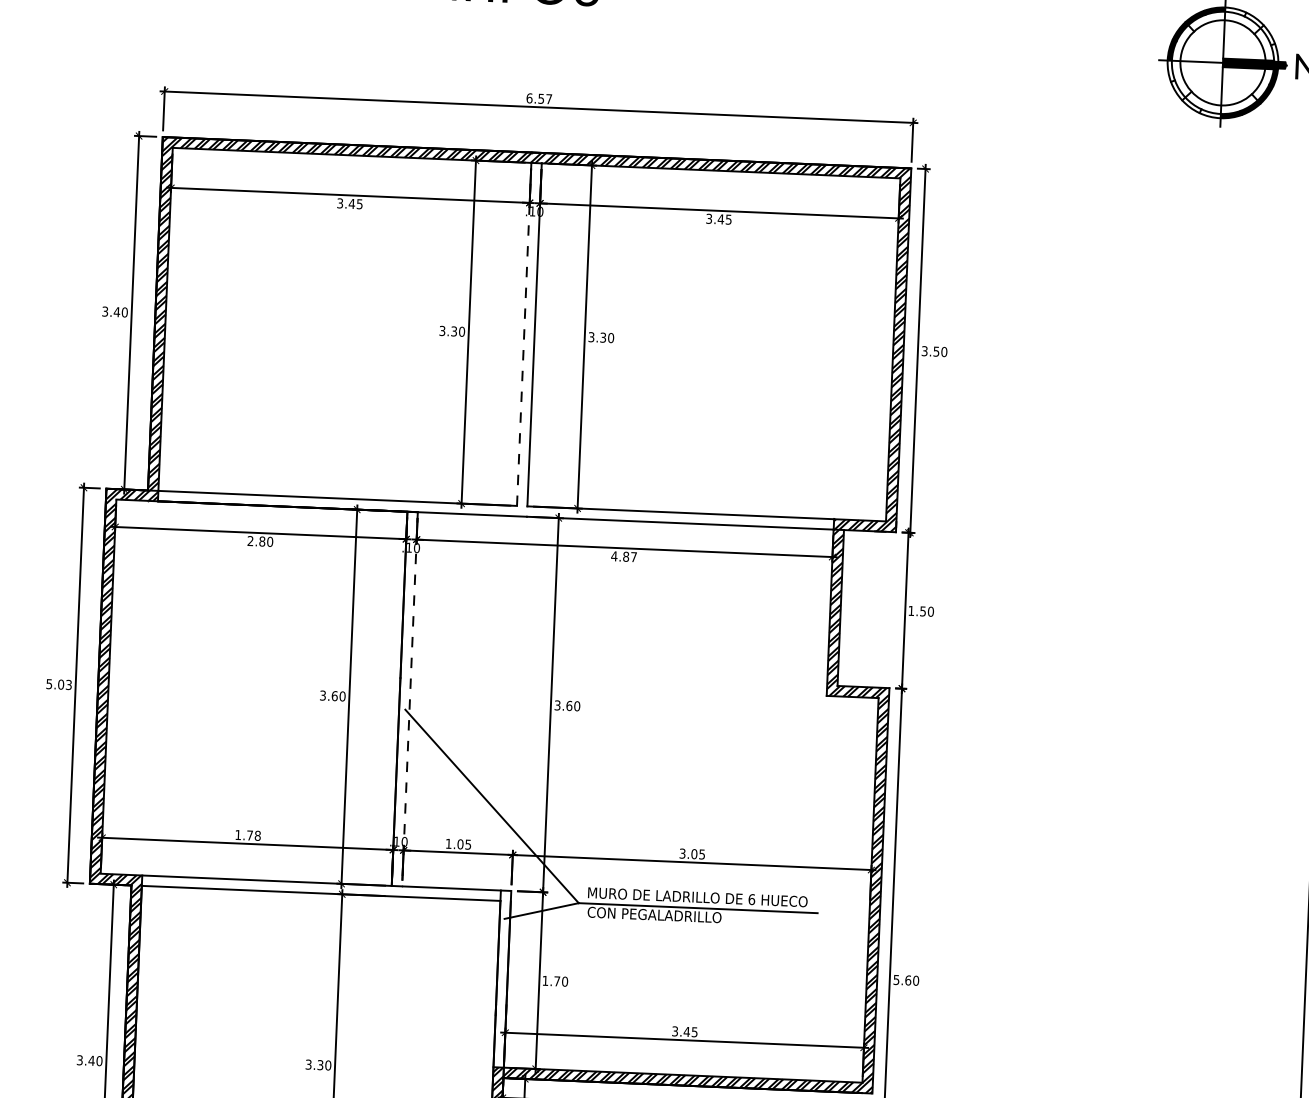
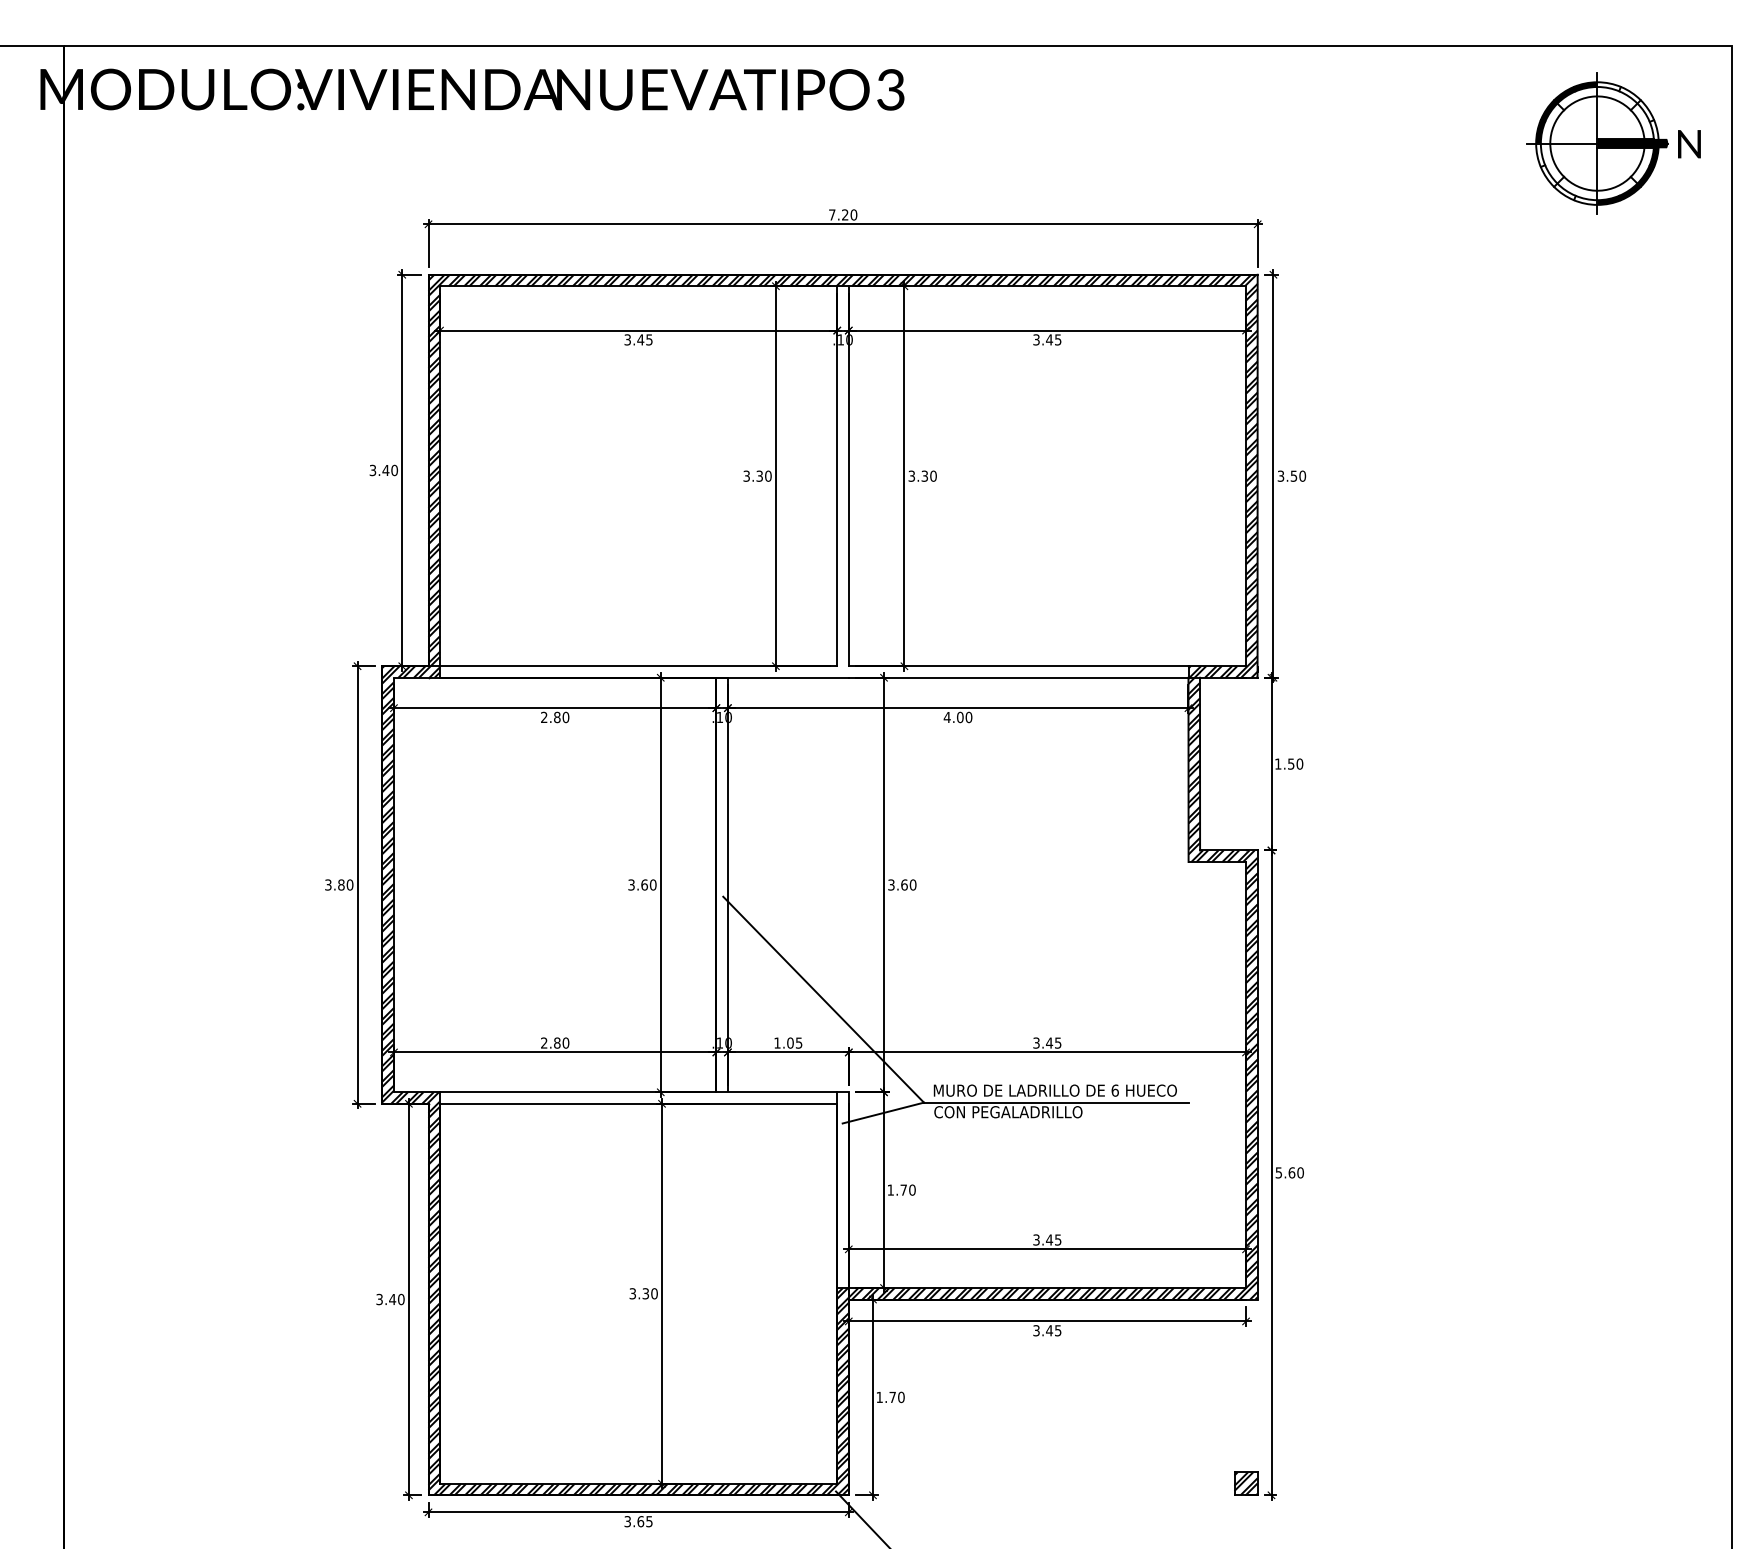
text: (539, 98) -> (843, 214), 6.57 -> 7.20
line: (524, 334) -> (837, 476), dashed -> solid
text: (629, 557) -> (964, 717), 4.87 -> 4.00
text: (59, 684) -> (339, 884), 5.03 -> 3.80
line: (409, 699) -> (727, 885), dashed -> solid
text: (248, 834) -> (555, 1042), 1.78 -> 2.80
text: (694, 853) -> (1049, 1042), 3.05 -> 3.45

